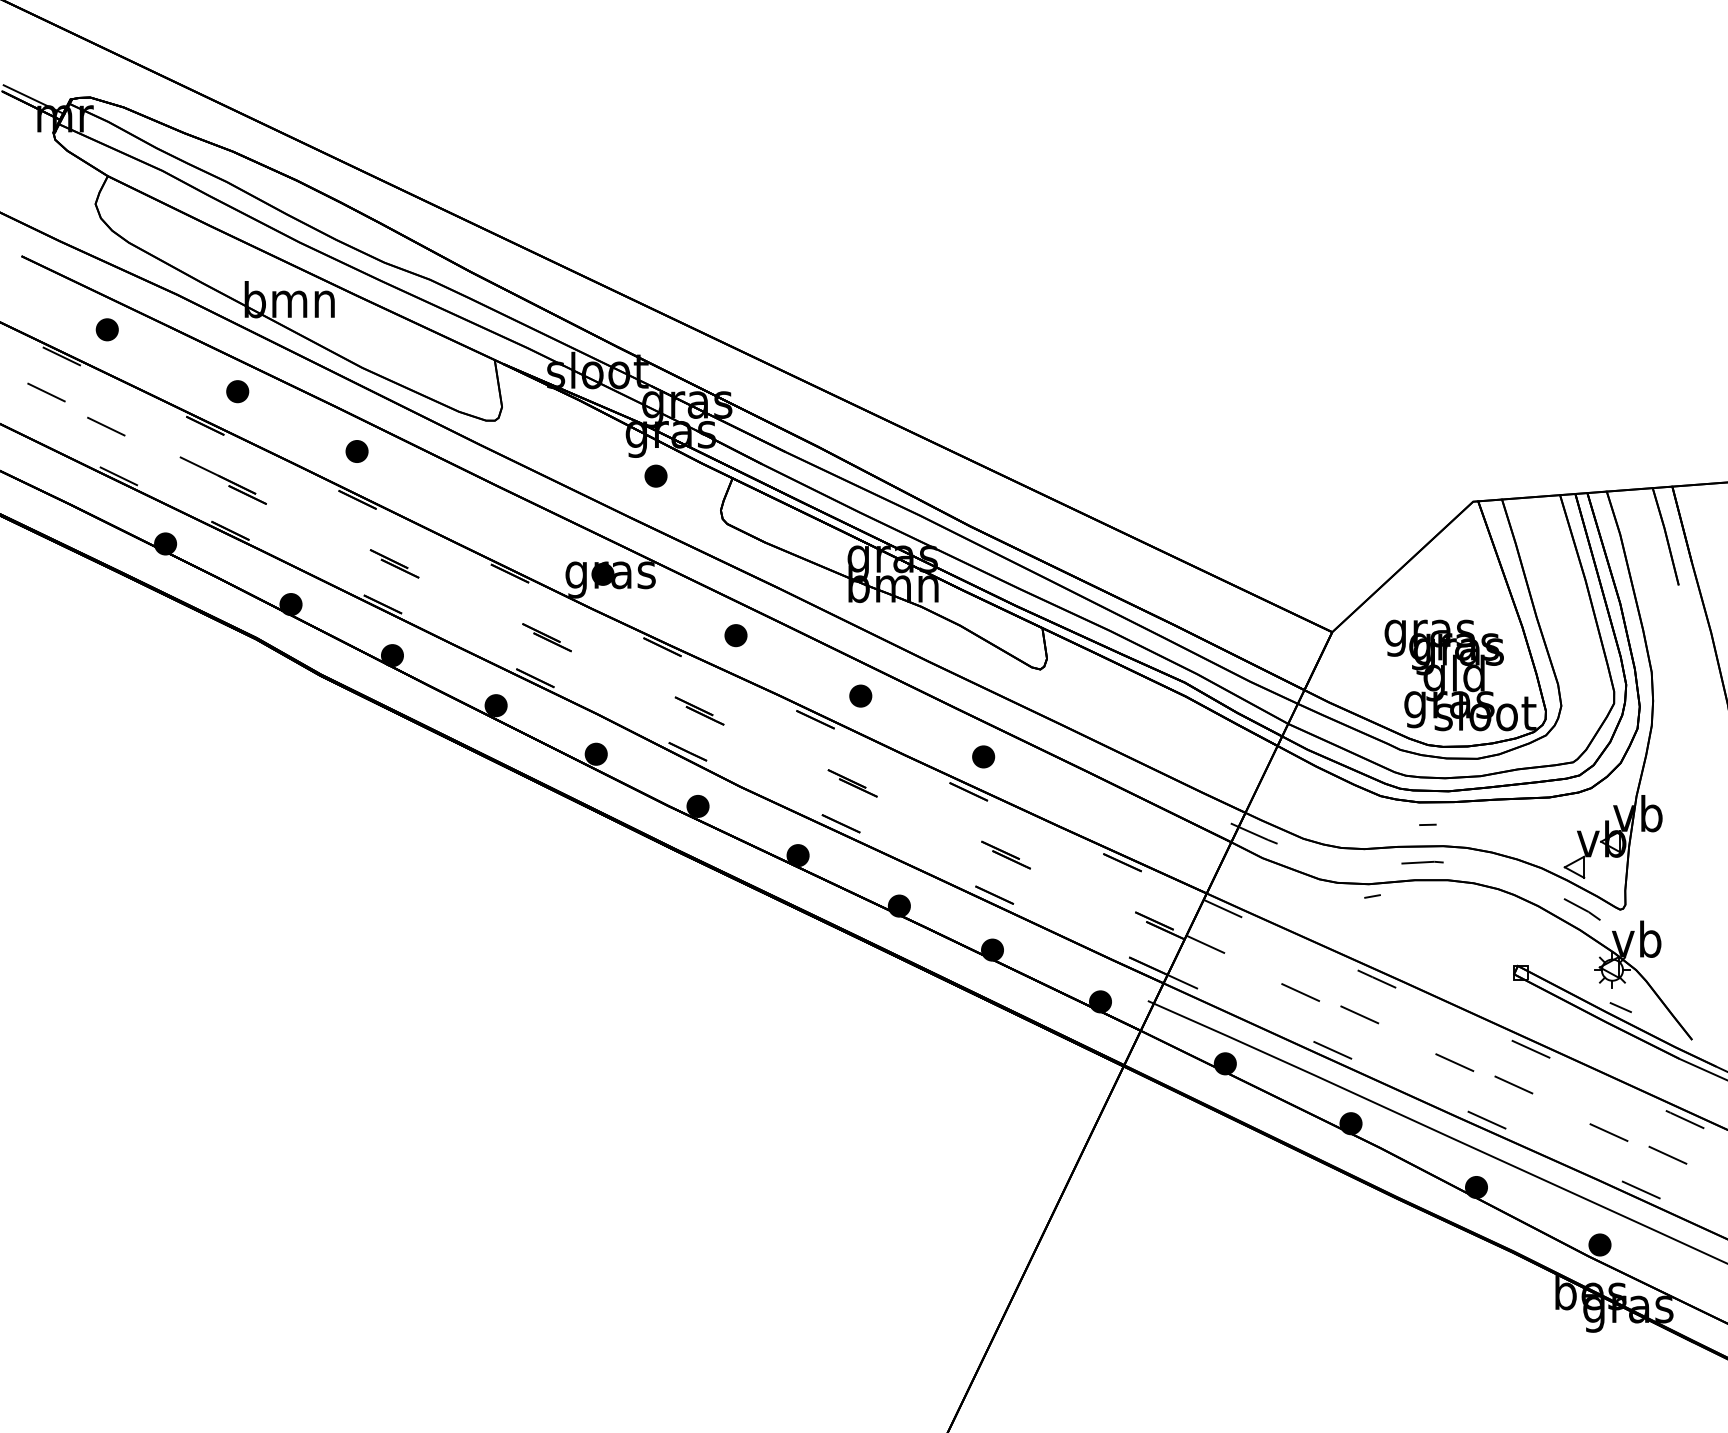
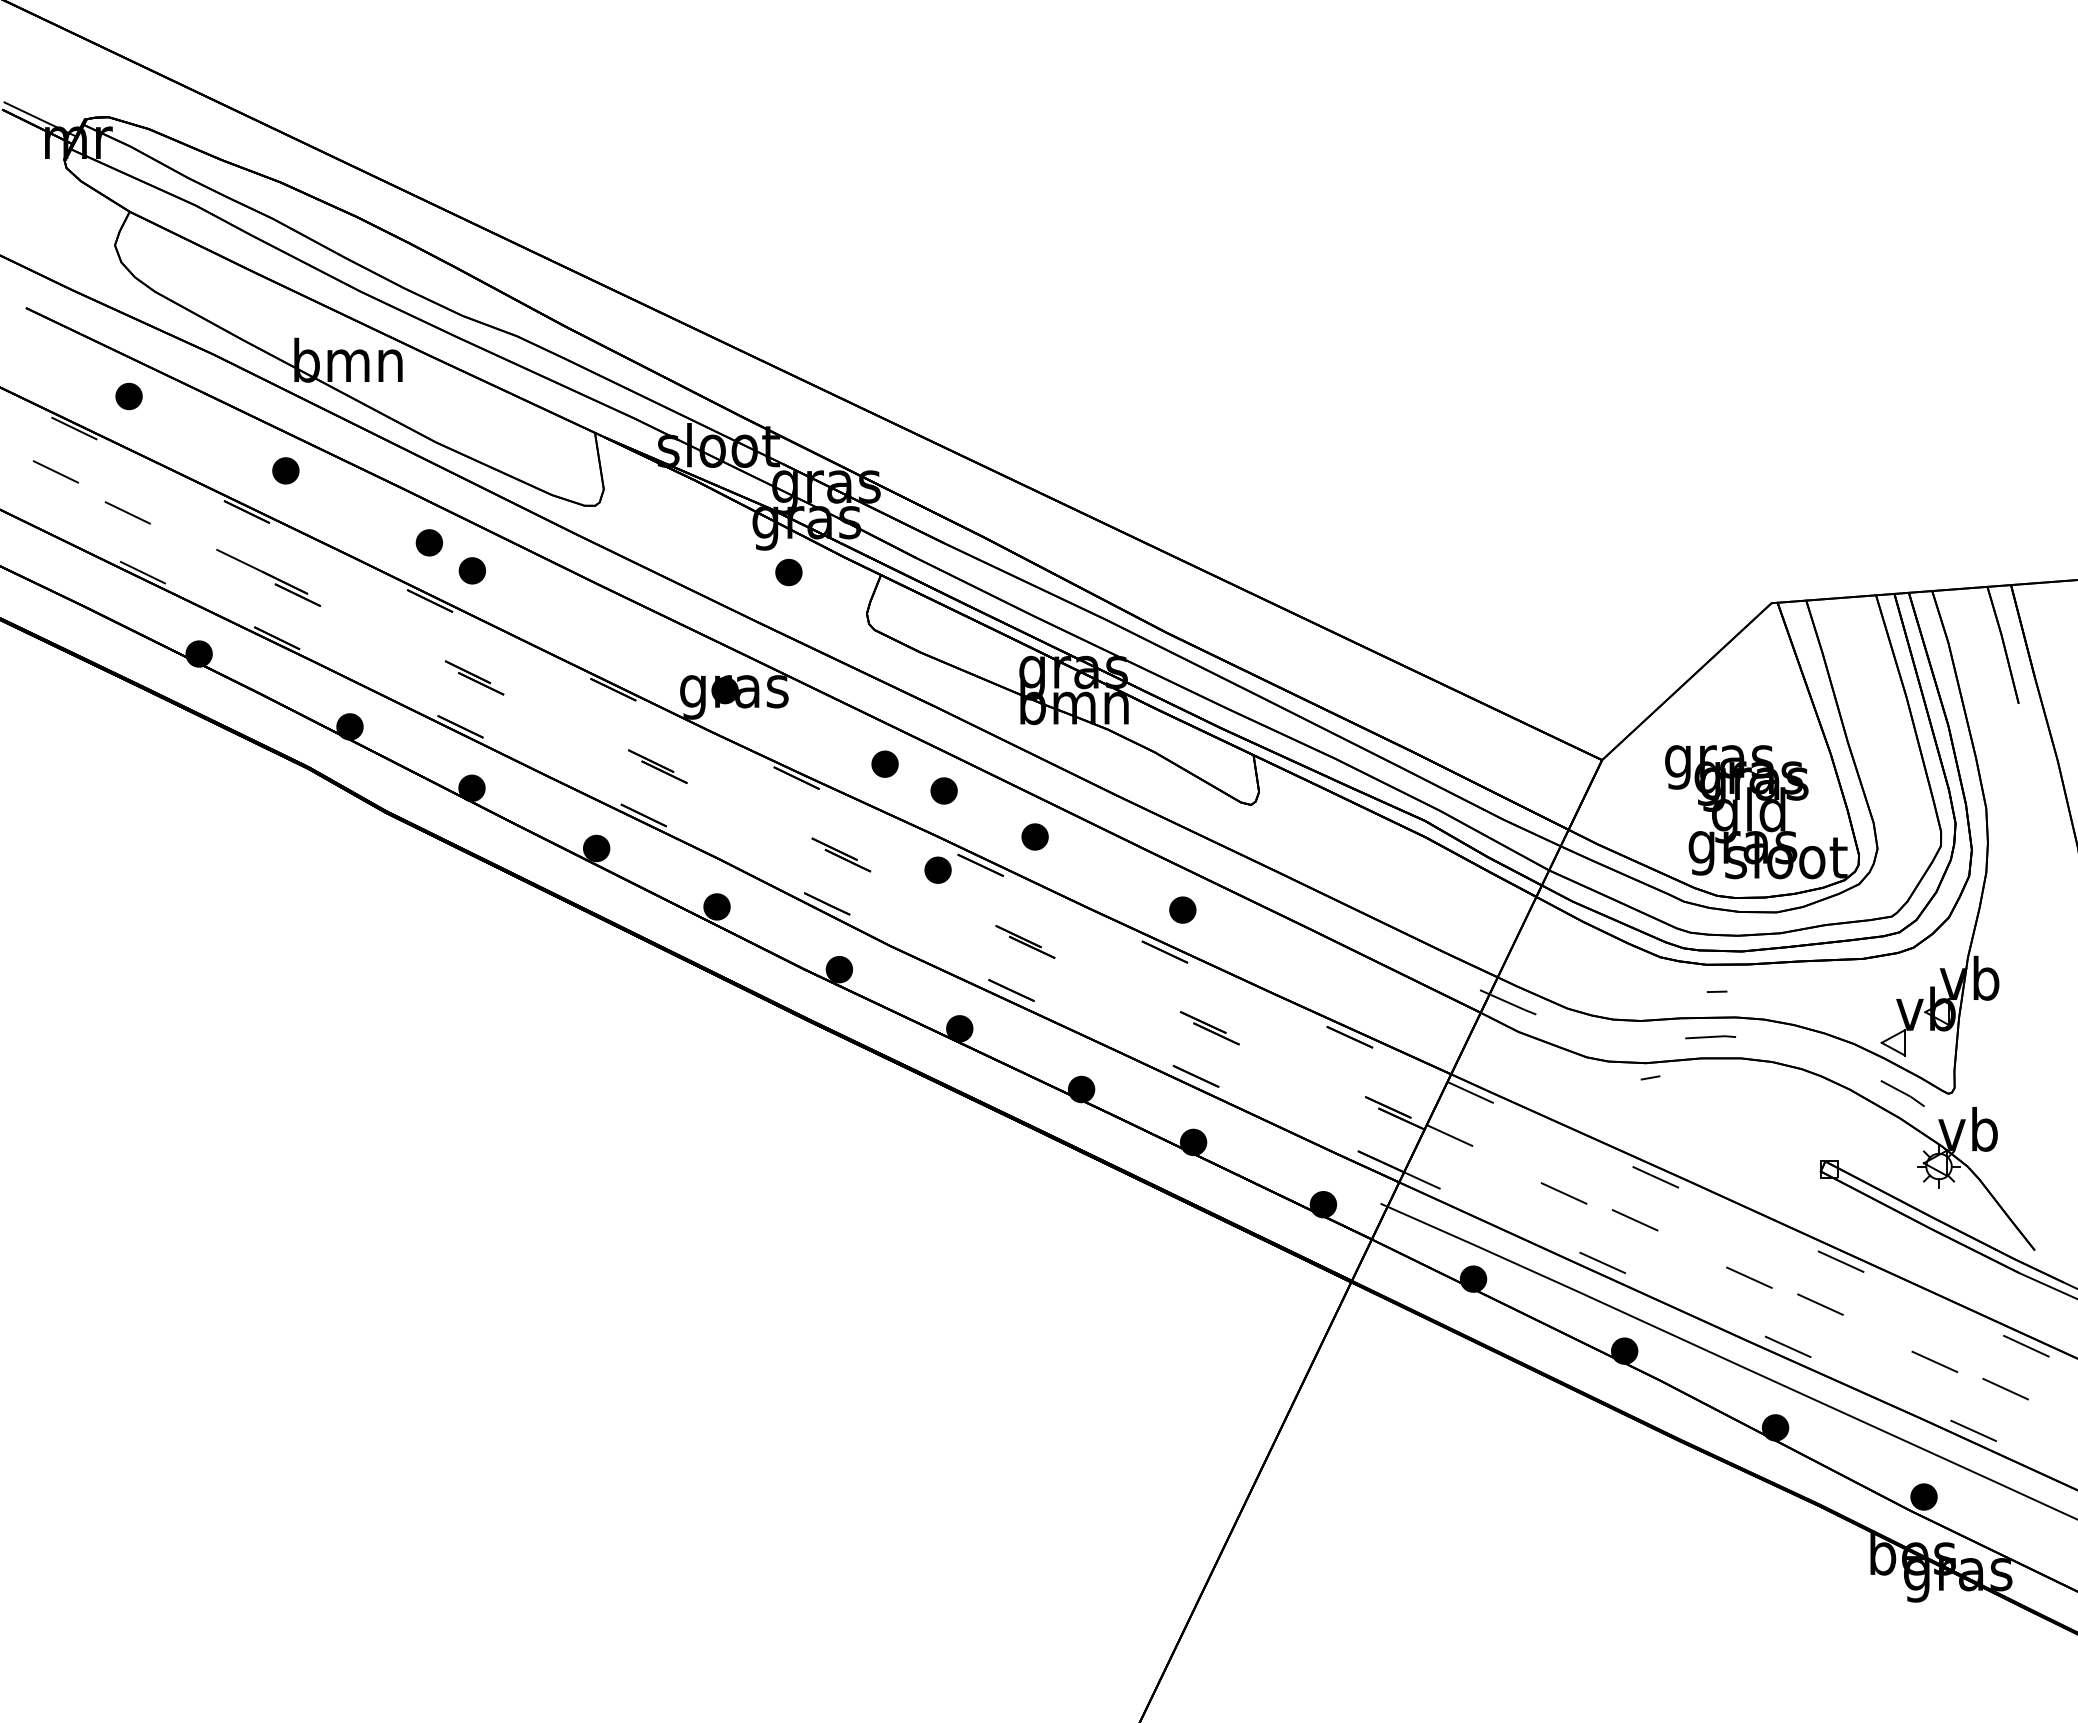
part: (392, 474) -> (471, 570), added
part: (784, 657) -> (943, 790), added
part: (779, 723) -> (937, 869), added
line: (1620, 1007) -> (1948, 1211), removed

